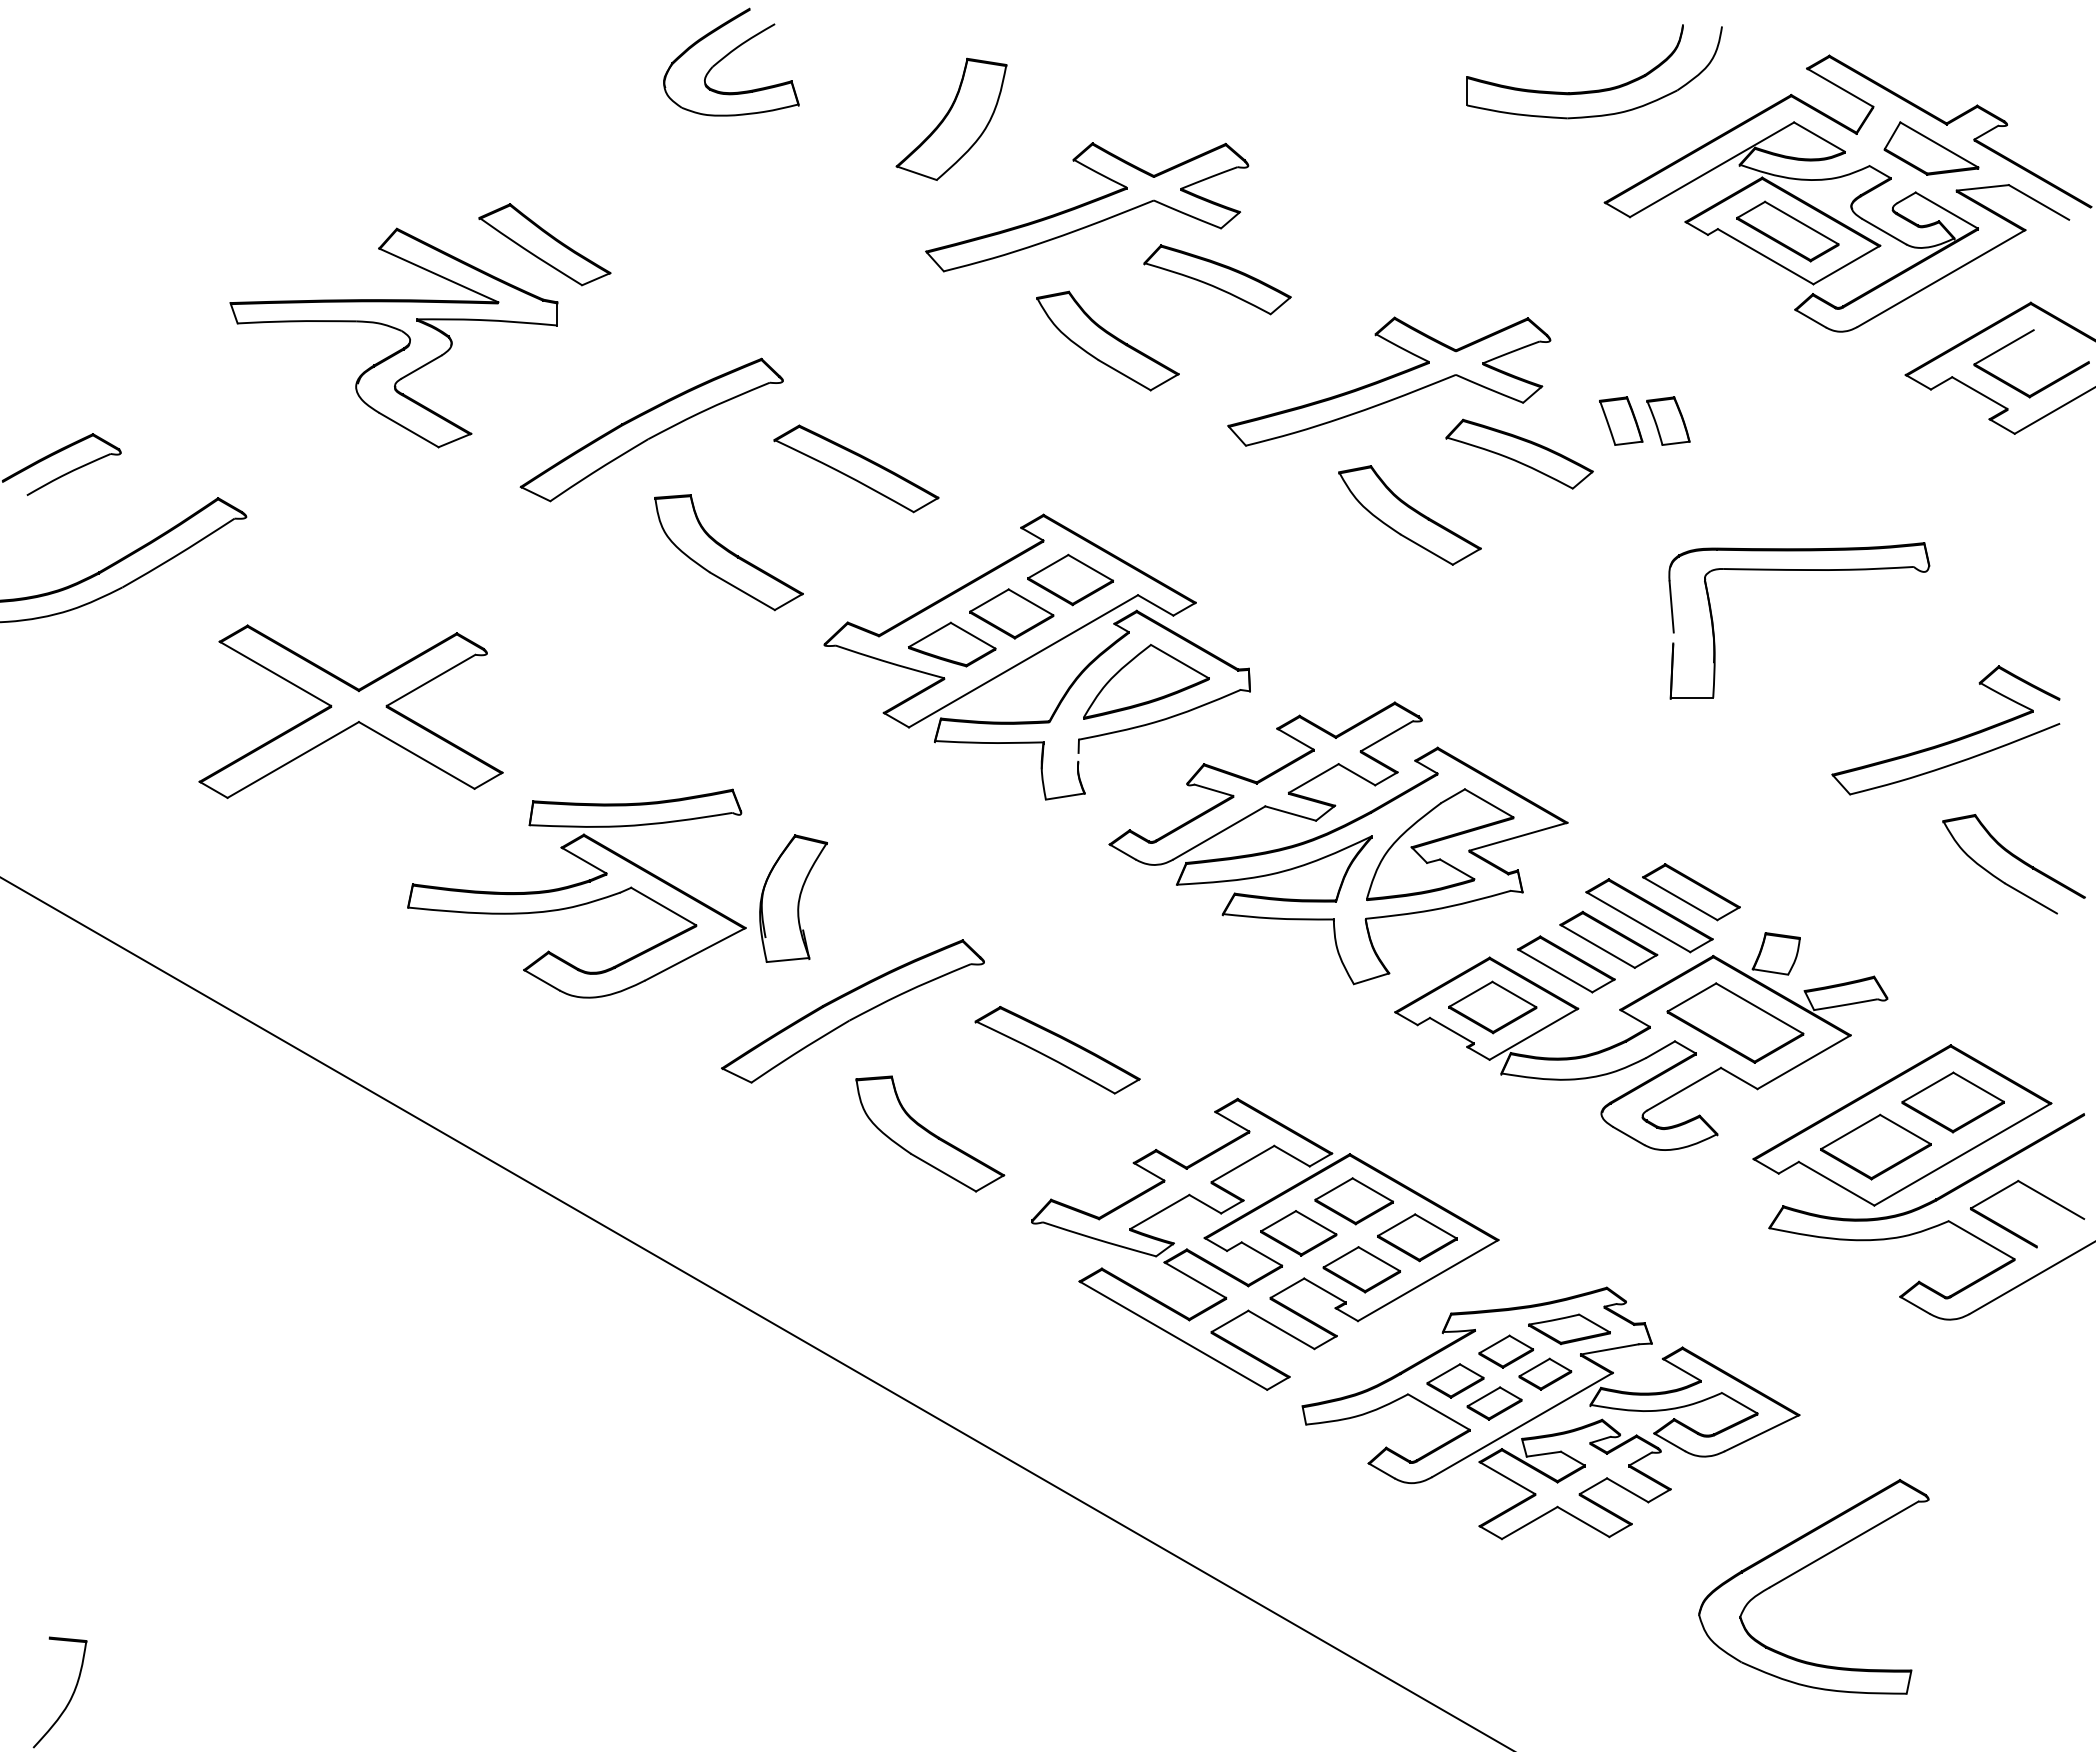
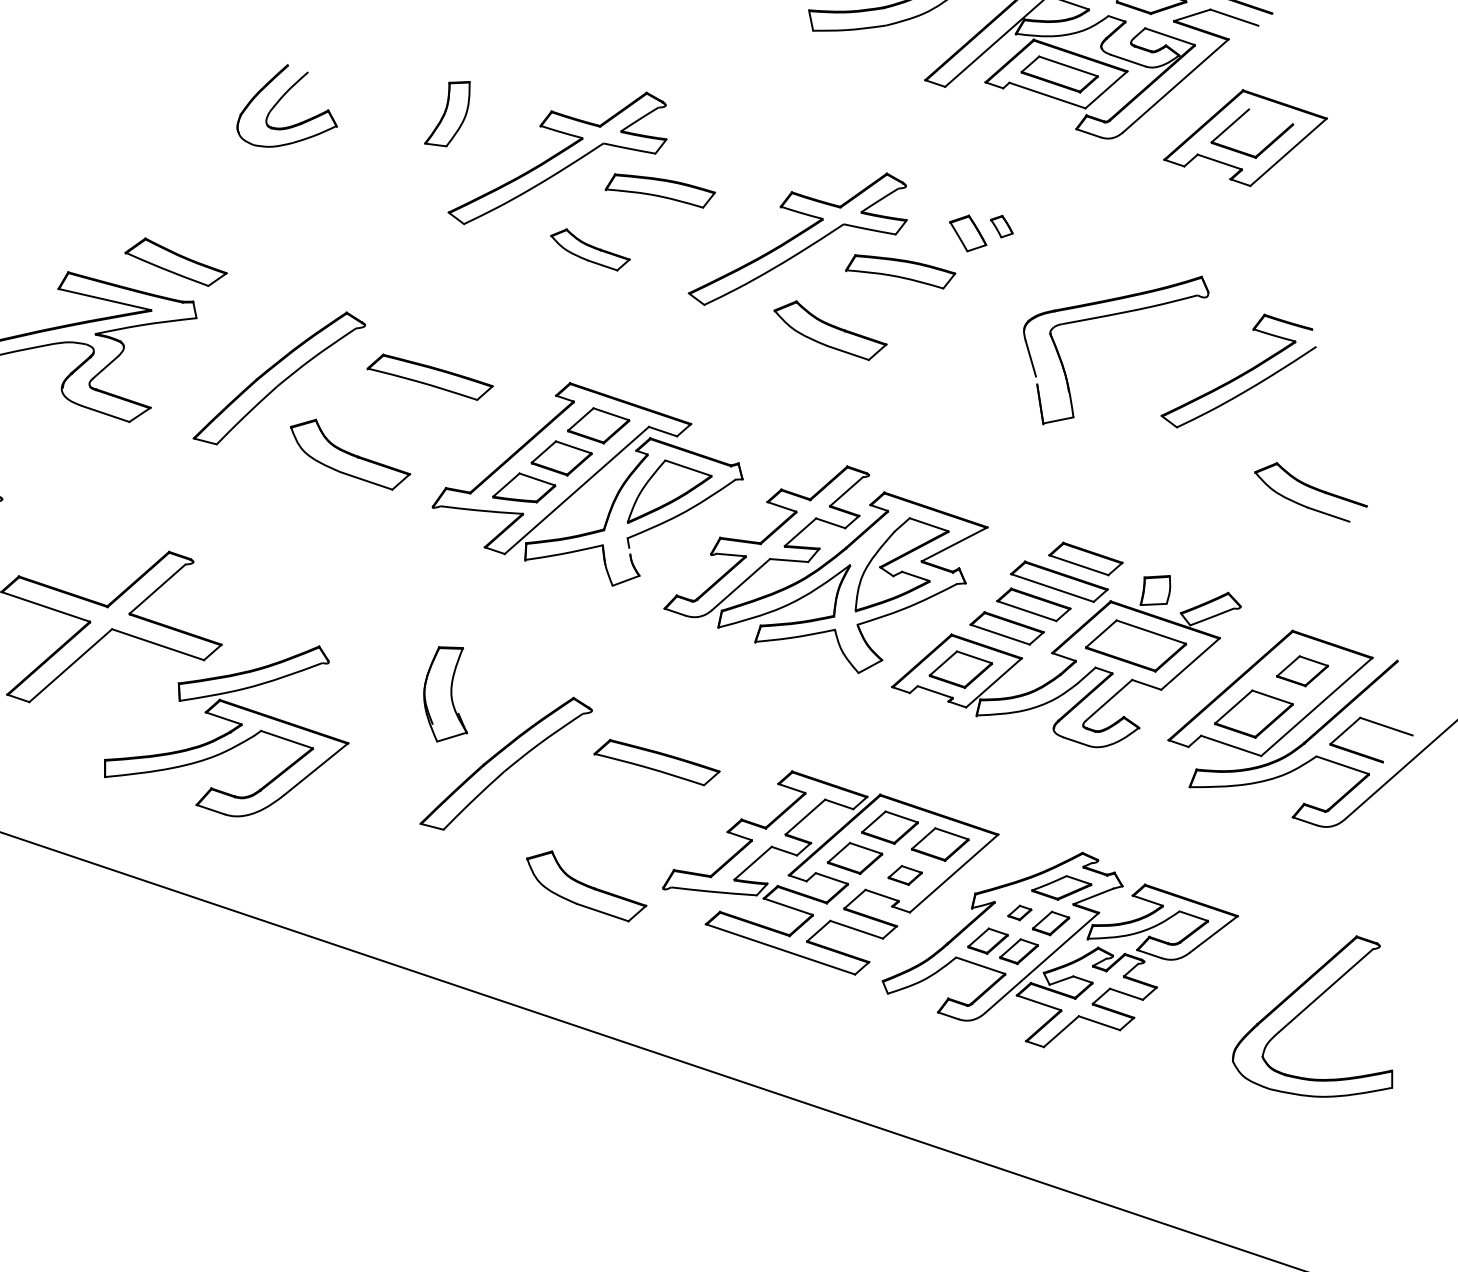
part: (951, 118) -> (447, 114), size x0.7
part: (1107, 340) -> (590, 249), size x0.7
part: (1668, 420) -> (1001, 226), size x0.6
part: (1950, 740) -> (1240, 374), moved
part: (576, 893) -> (222, 742), moved
part: (1952, 1102) -> (1302, 671), size x0.7
part: (930, 1133) -> (587, 886), moved
part: (1361, 1269) -> (905, 875), size x0.6
part: (1505, 1351) -> (1019, 912), size x0.6
part: (1803, 1569) -> (1300, 1014), moved

